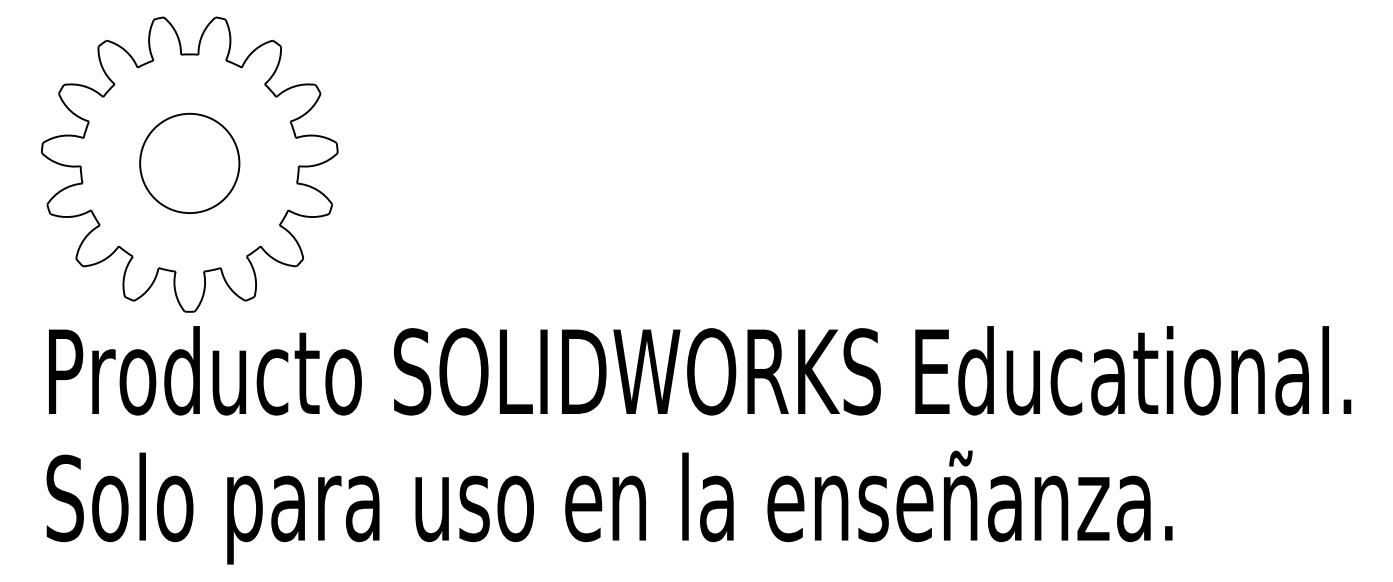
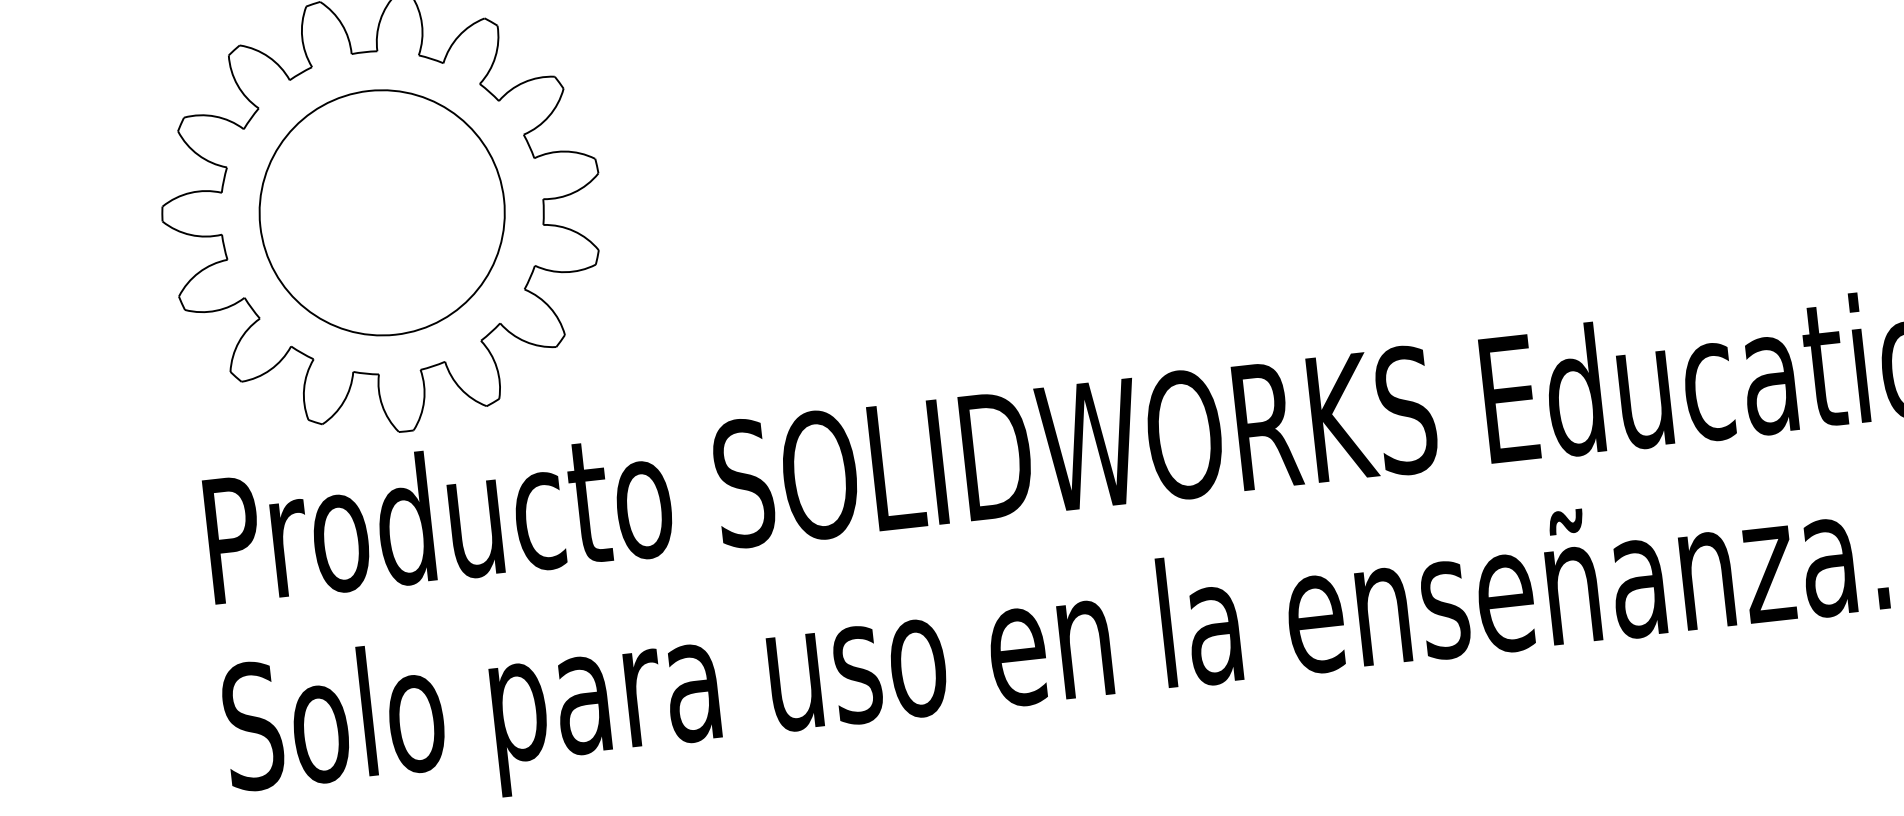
circle: (189, 163) -> (381, 212), size x1.67

